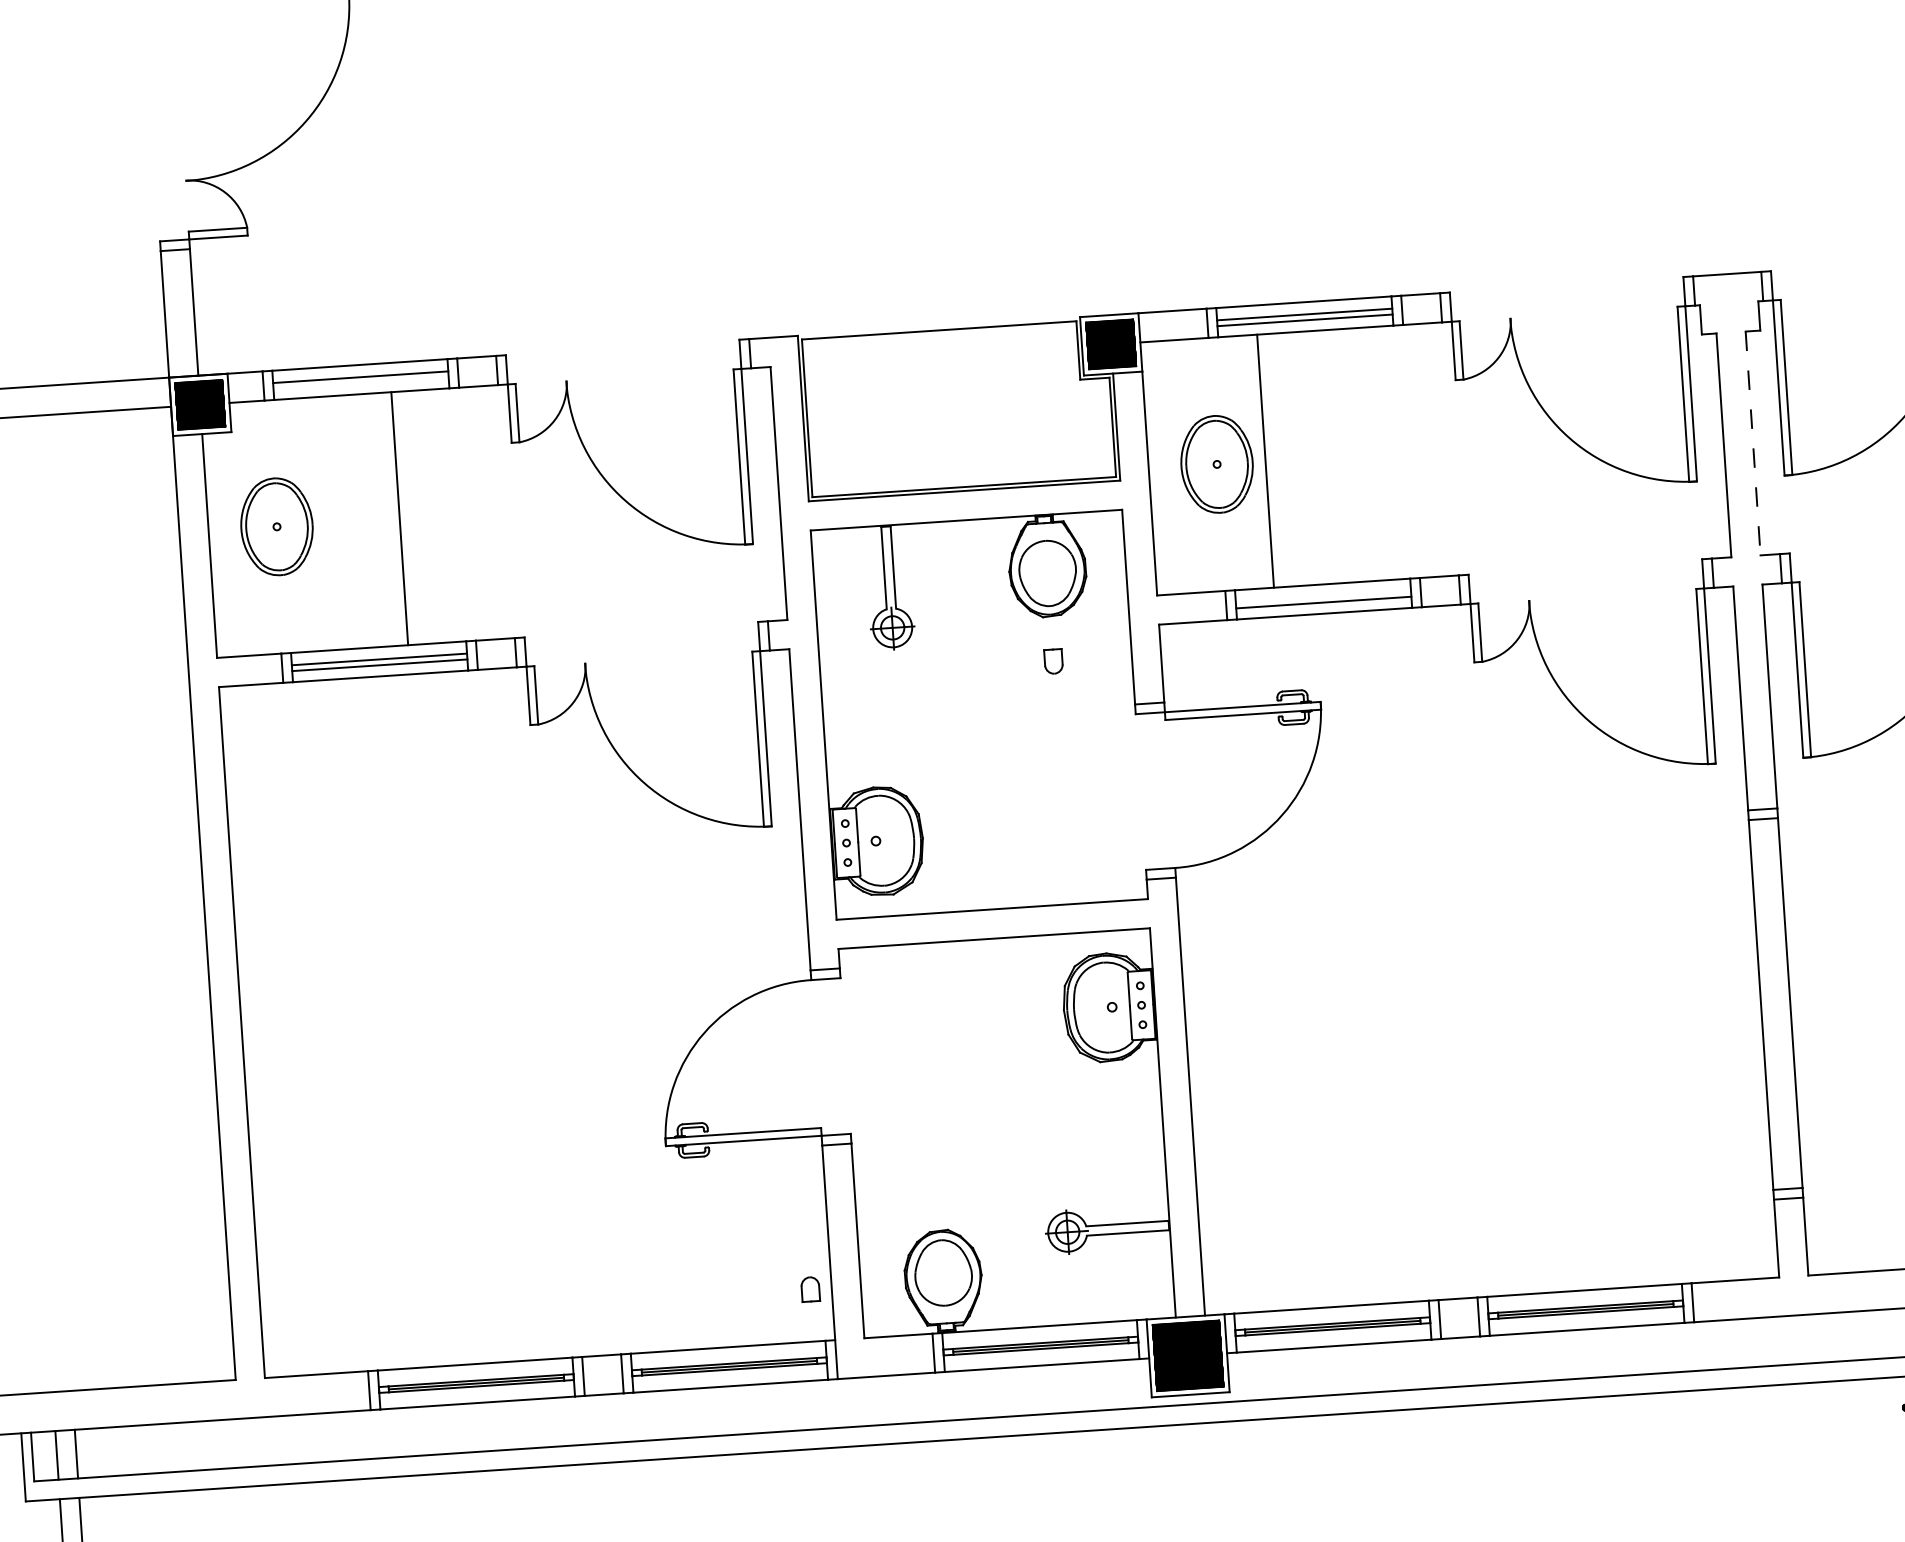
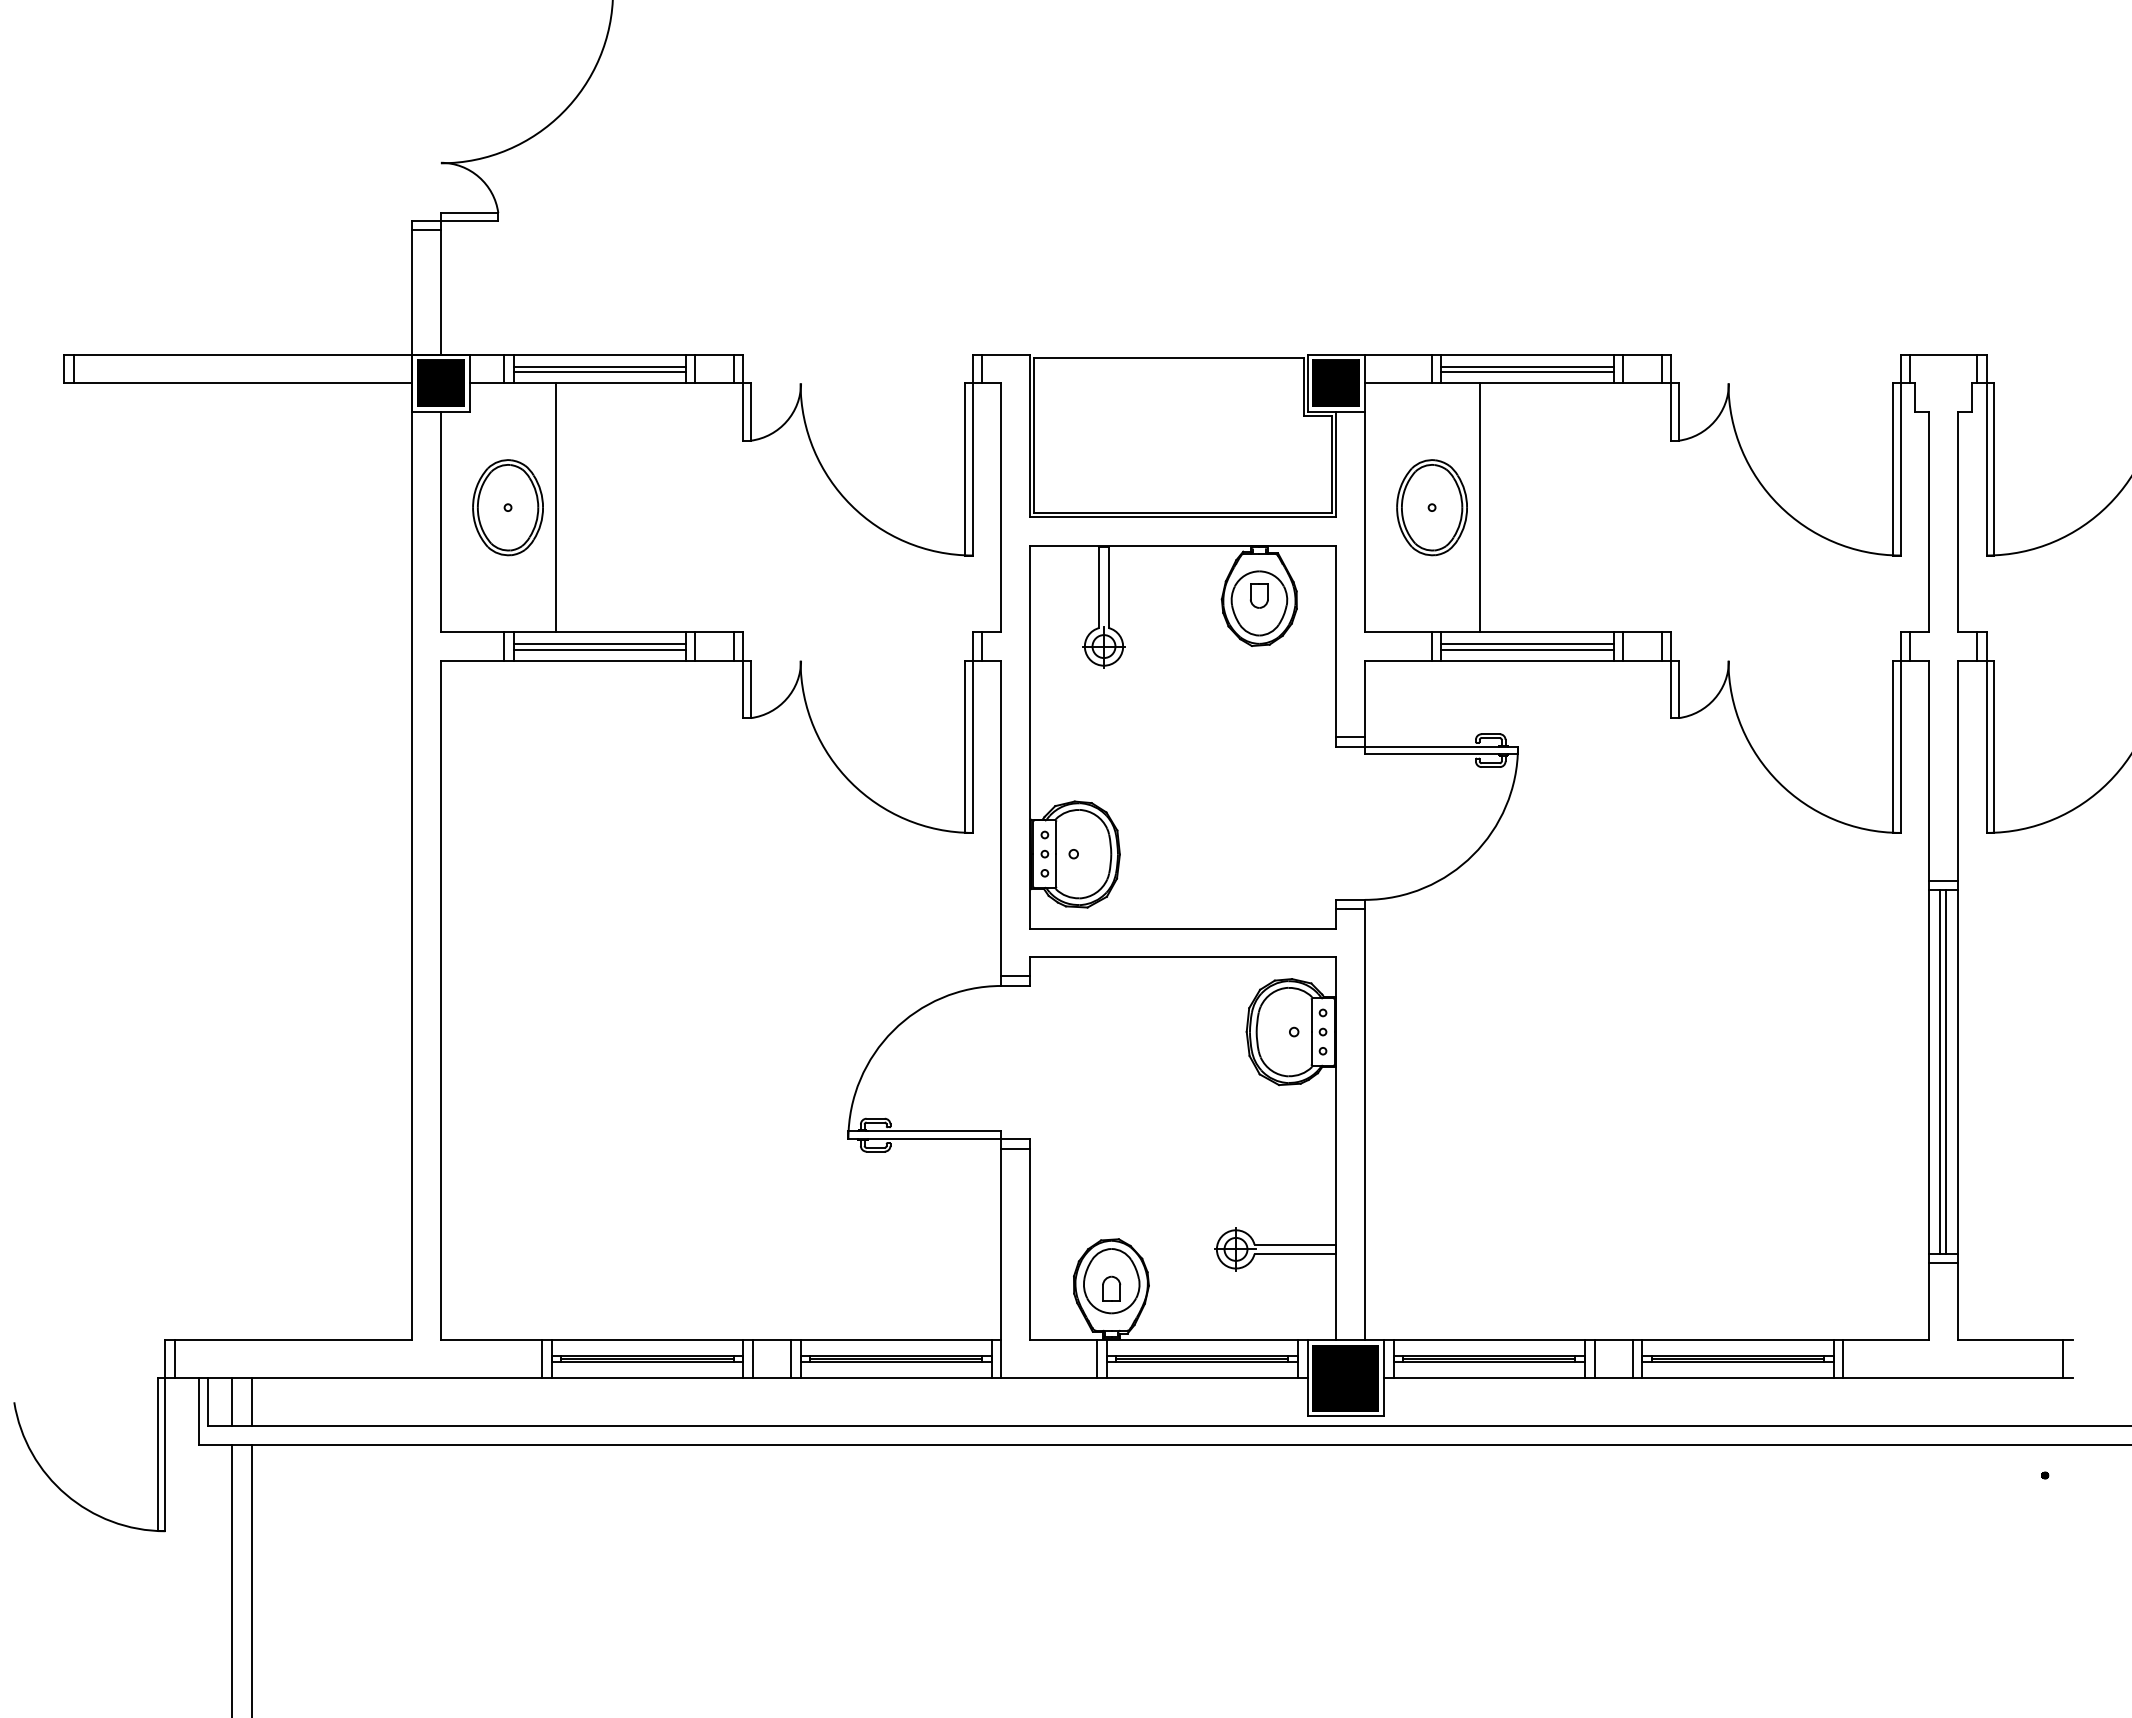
line: (360, 383) -> (599, 372), added
line: (1753, 443) -> (1958, 522), dashed -> solid
line: (399, 518) -> (555, 507), moved
line: (1323, 597) -> (1527, 644), added
part: (1053, 661) -> (1259, 595), moved
line: (1772, 1003) -> (1940, 1071), added
line: (1777, 1003) -> (1945, 1071), added
part: (810, 1289) -> (1111, 1288), moved

